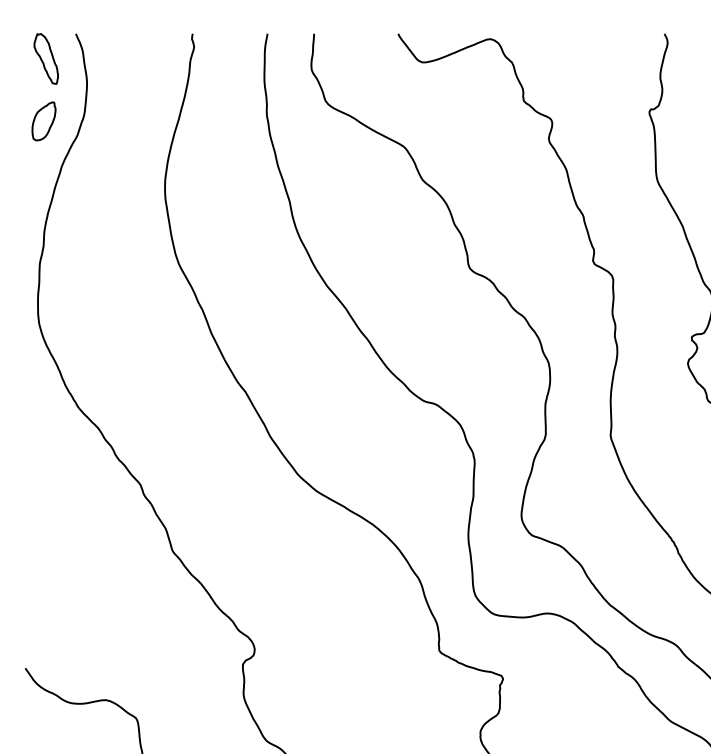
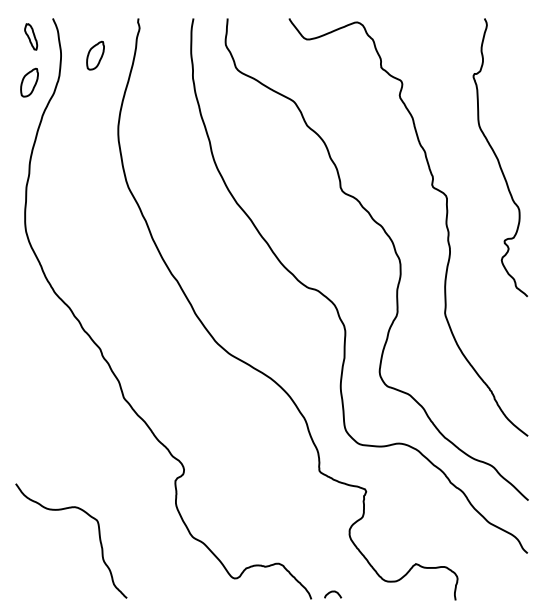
part: (45, 58) -> (30, 36), size x0.7
part: (133, 84) -> (95, 55), added

